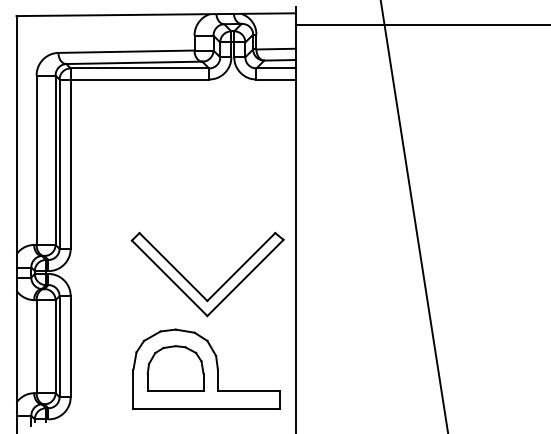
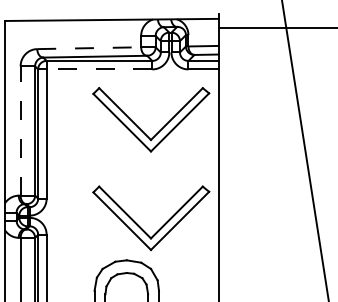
line: (126, 51) -> (89, 48), solid -> dashed
line: (139, 79) -> (99, 69), solid -> dashed
part: (194, 157) -> (141, 128), added
line: (36, 160) -> (20, 131), solid -> dashed

